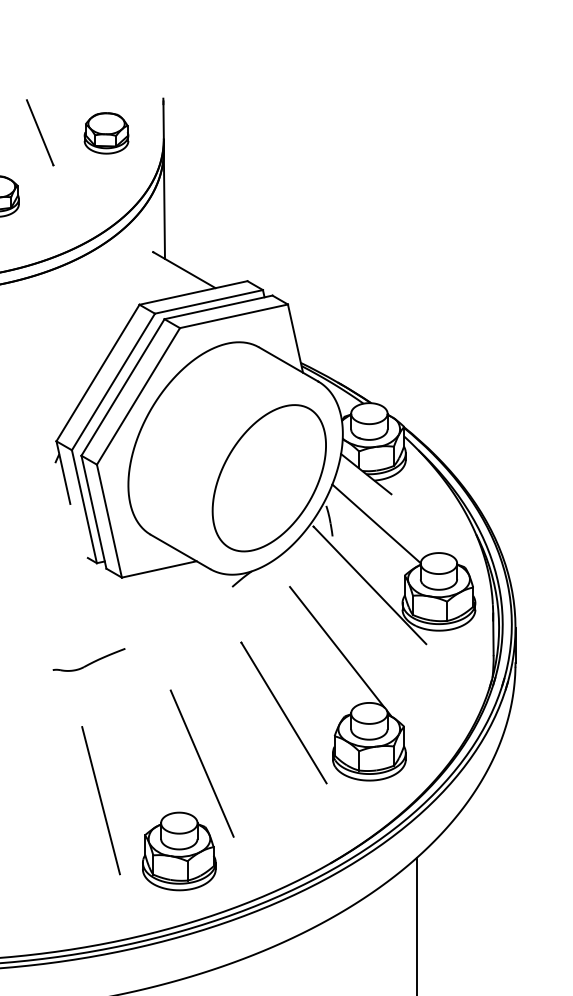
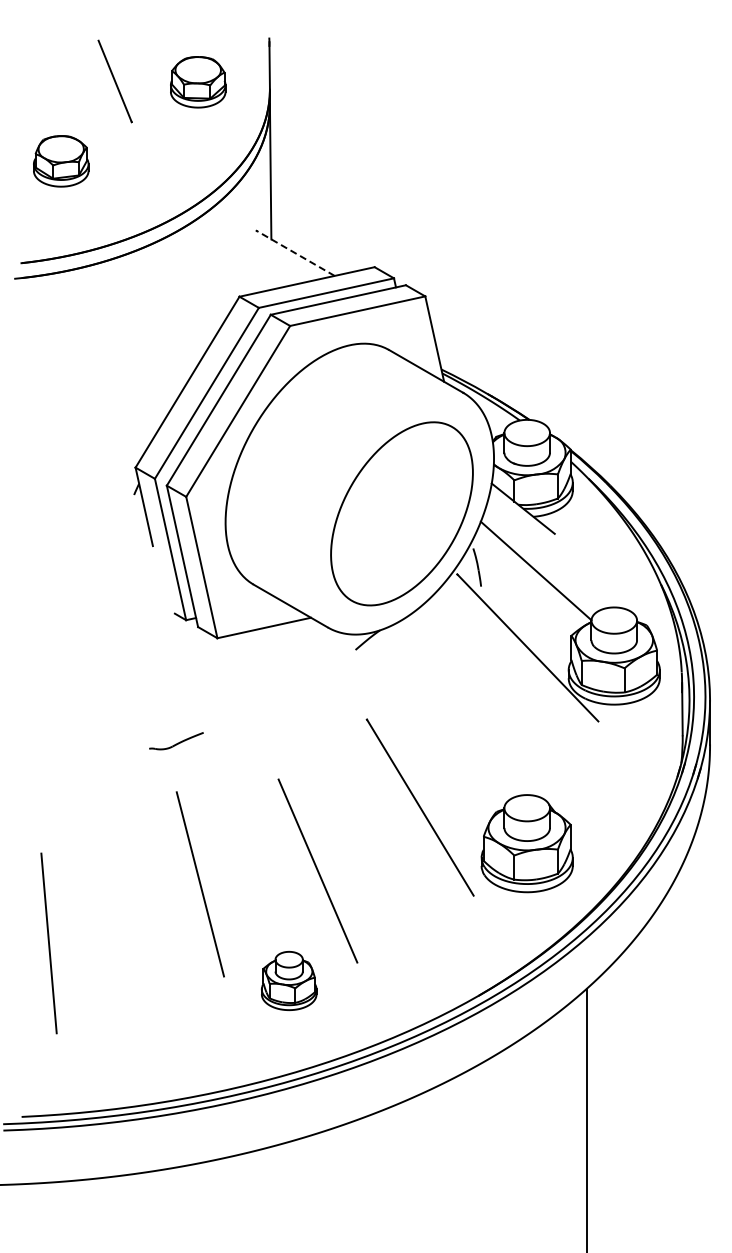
line: (184, 270) -> (295, 253), solid -> dashed
line: (336, 646) -> (486, 724), removed
part: (89, 659) -> (176, 740), size x0.6
line: (100, 800) -> (199, 884), moved
part: (178, 851) -> (288, 980), size x0.6

